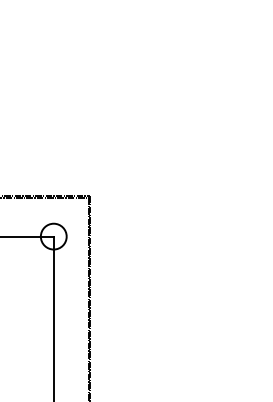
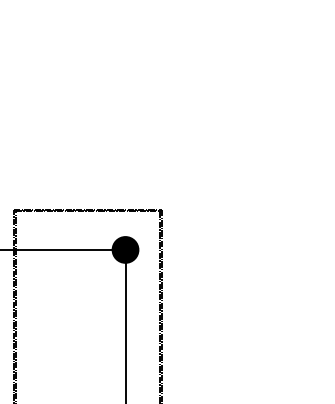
fill: (53, 236) -> (125, 249), added

